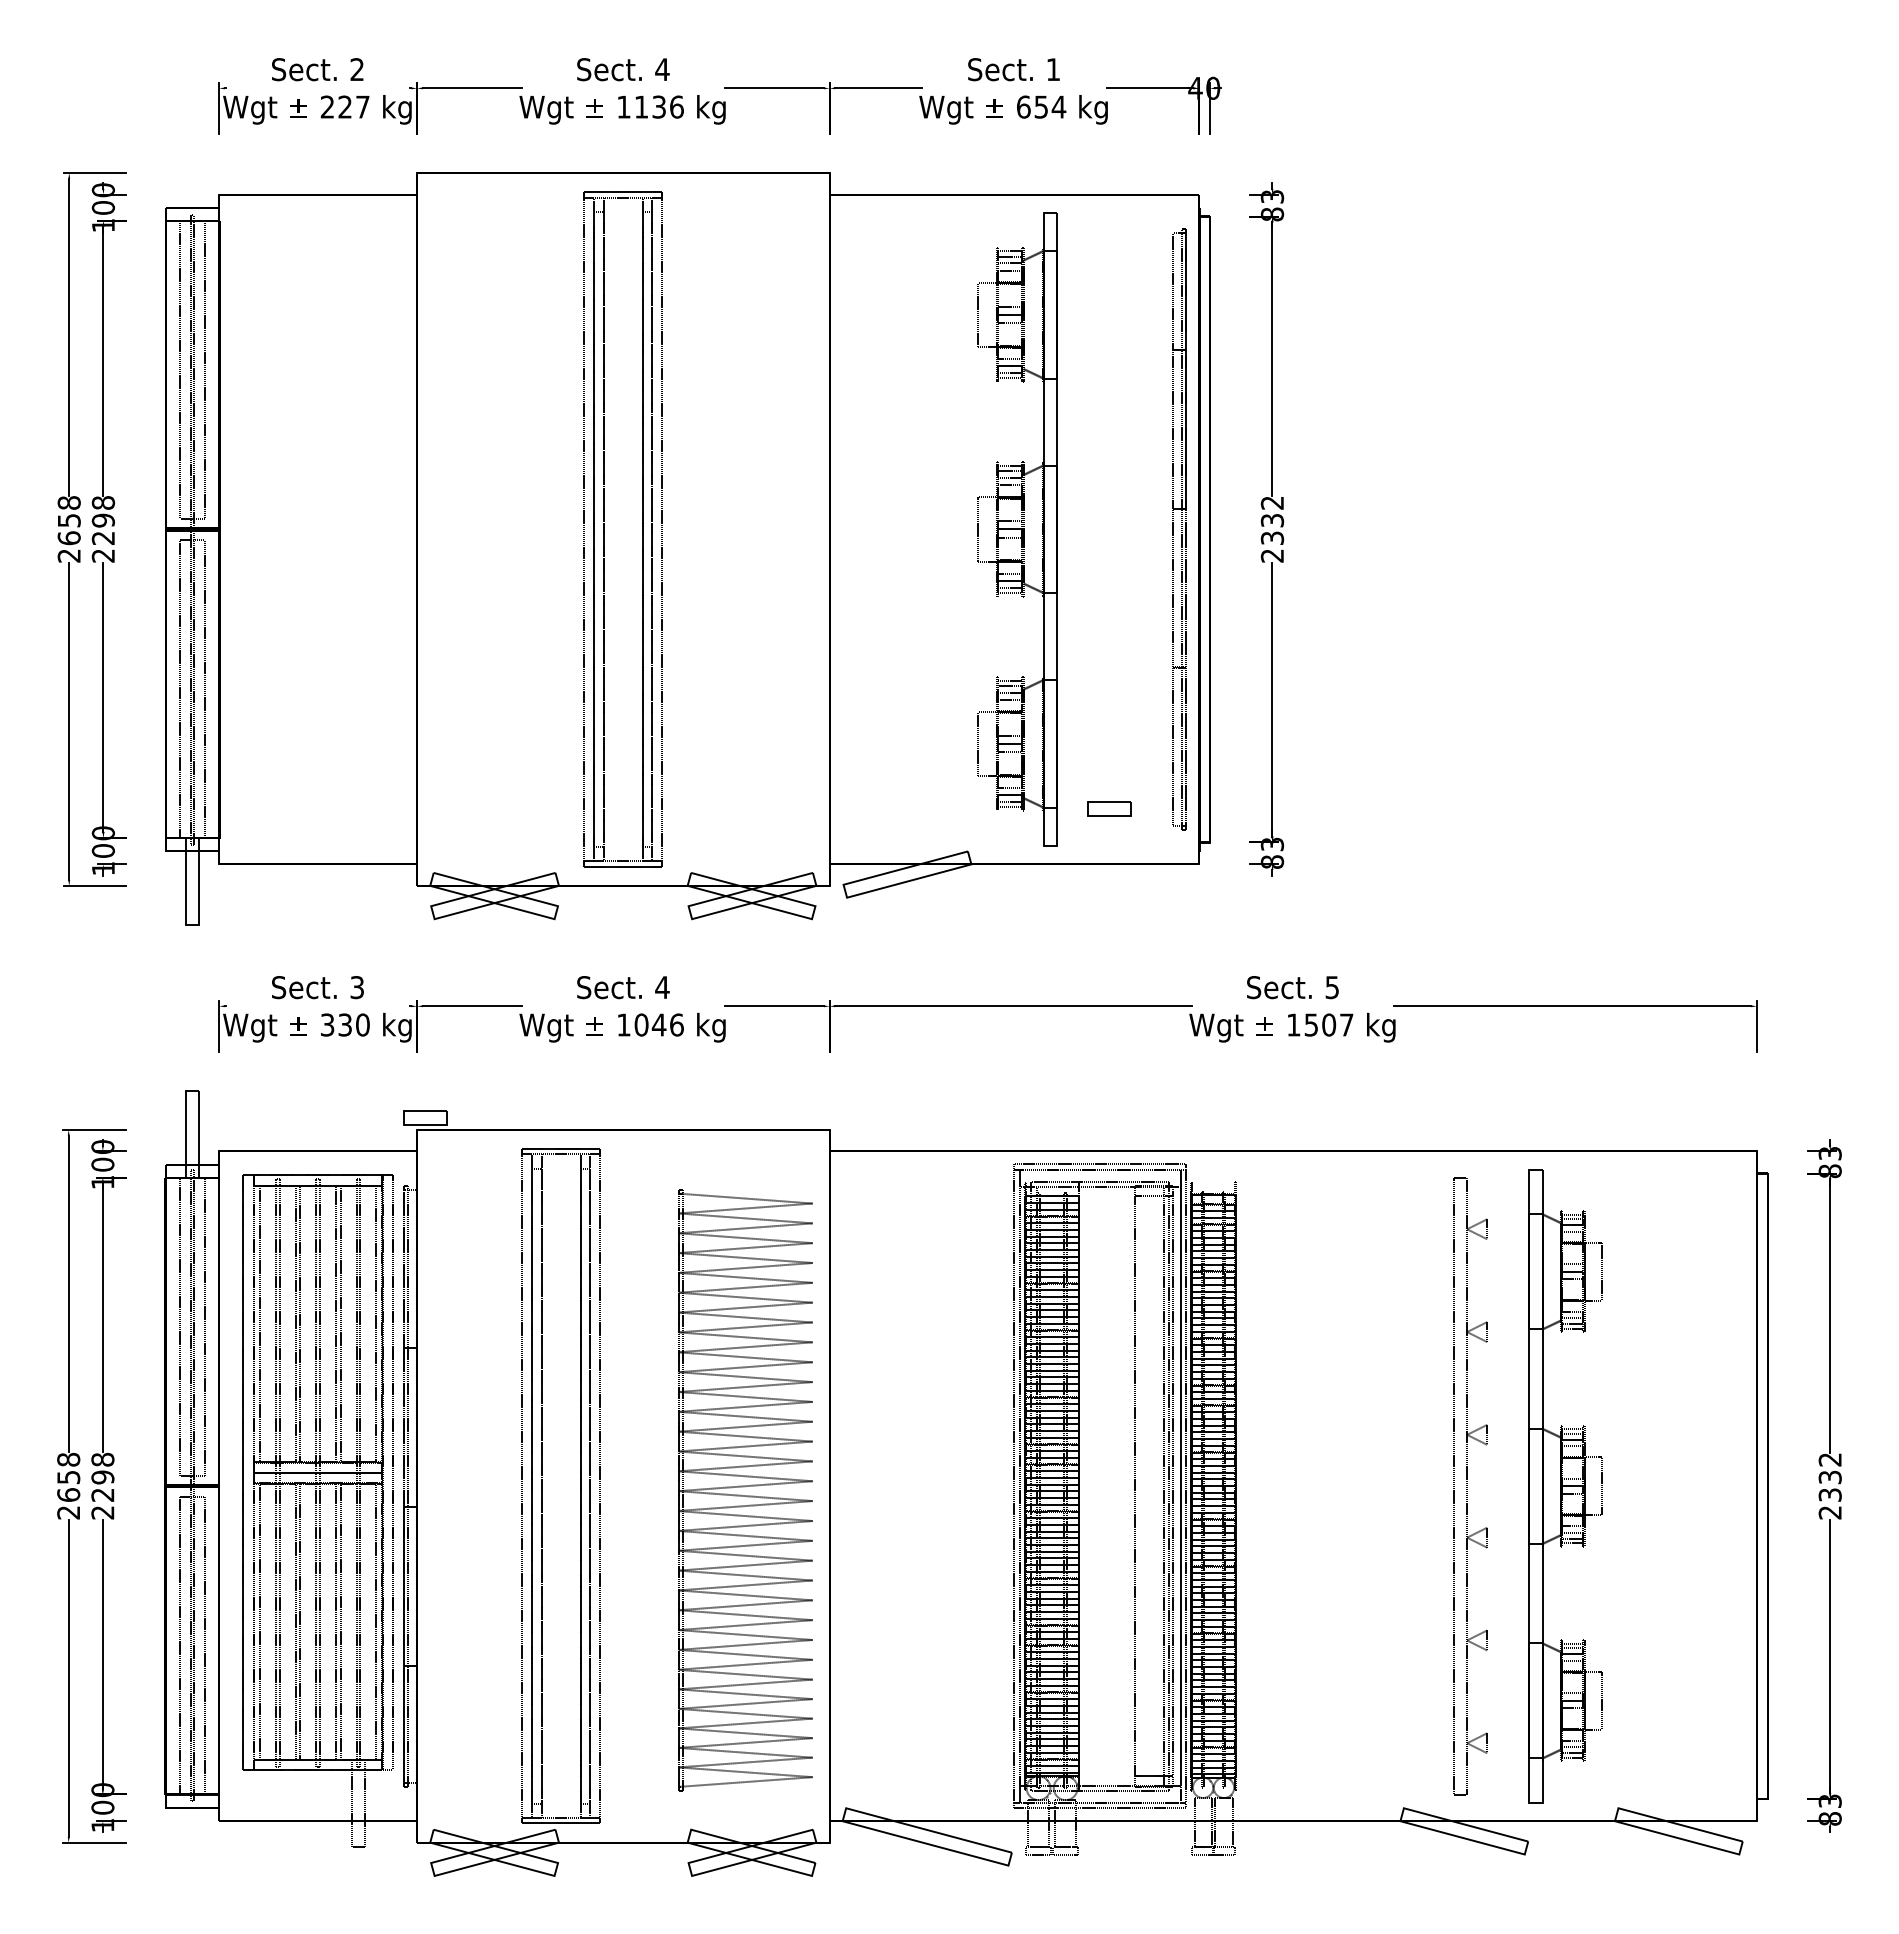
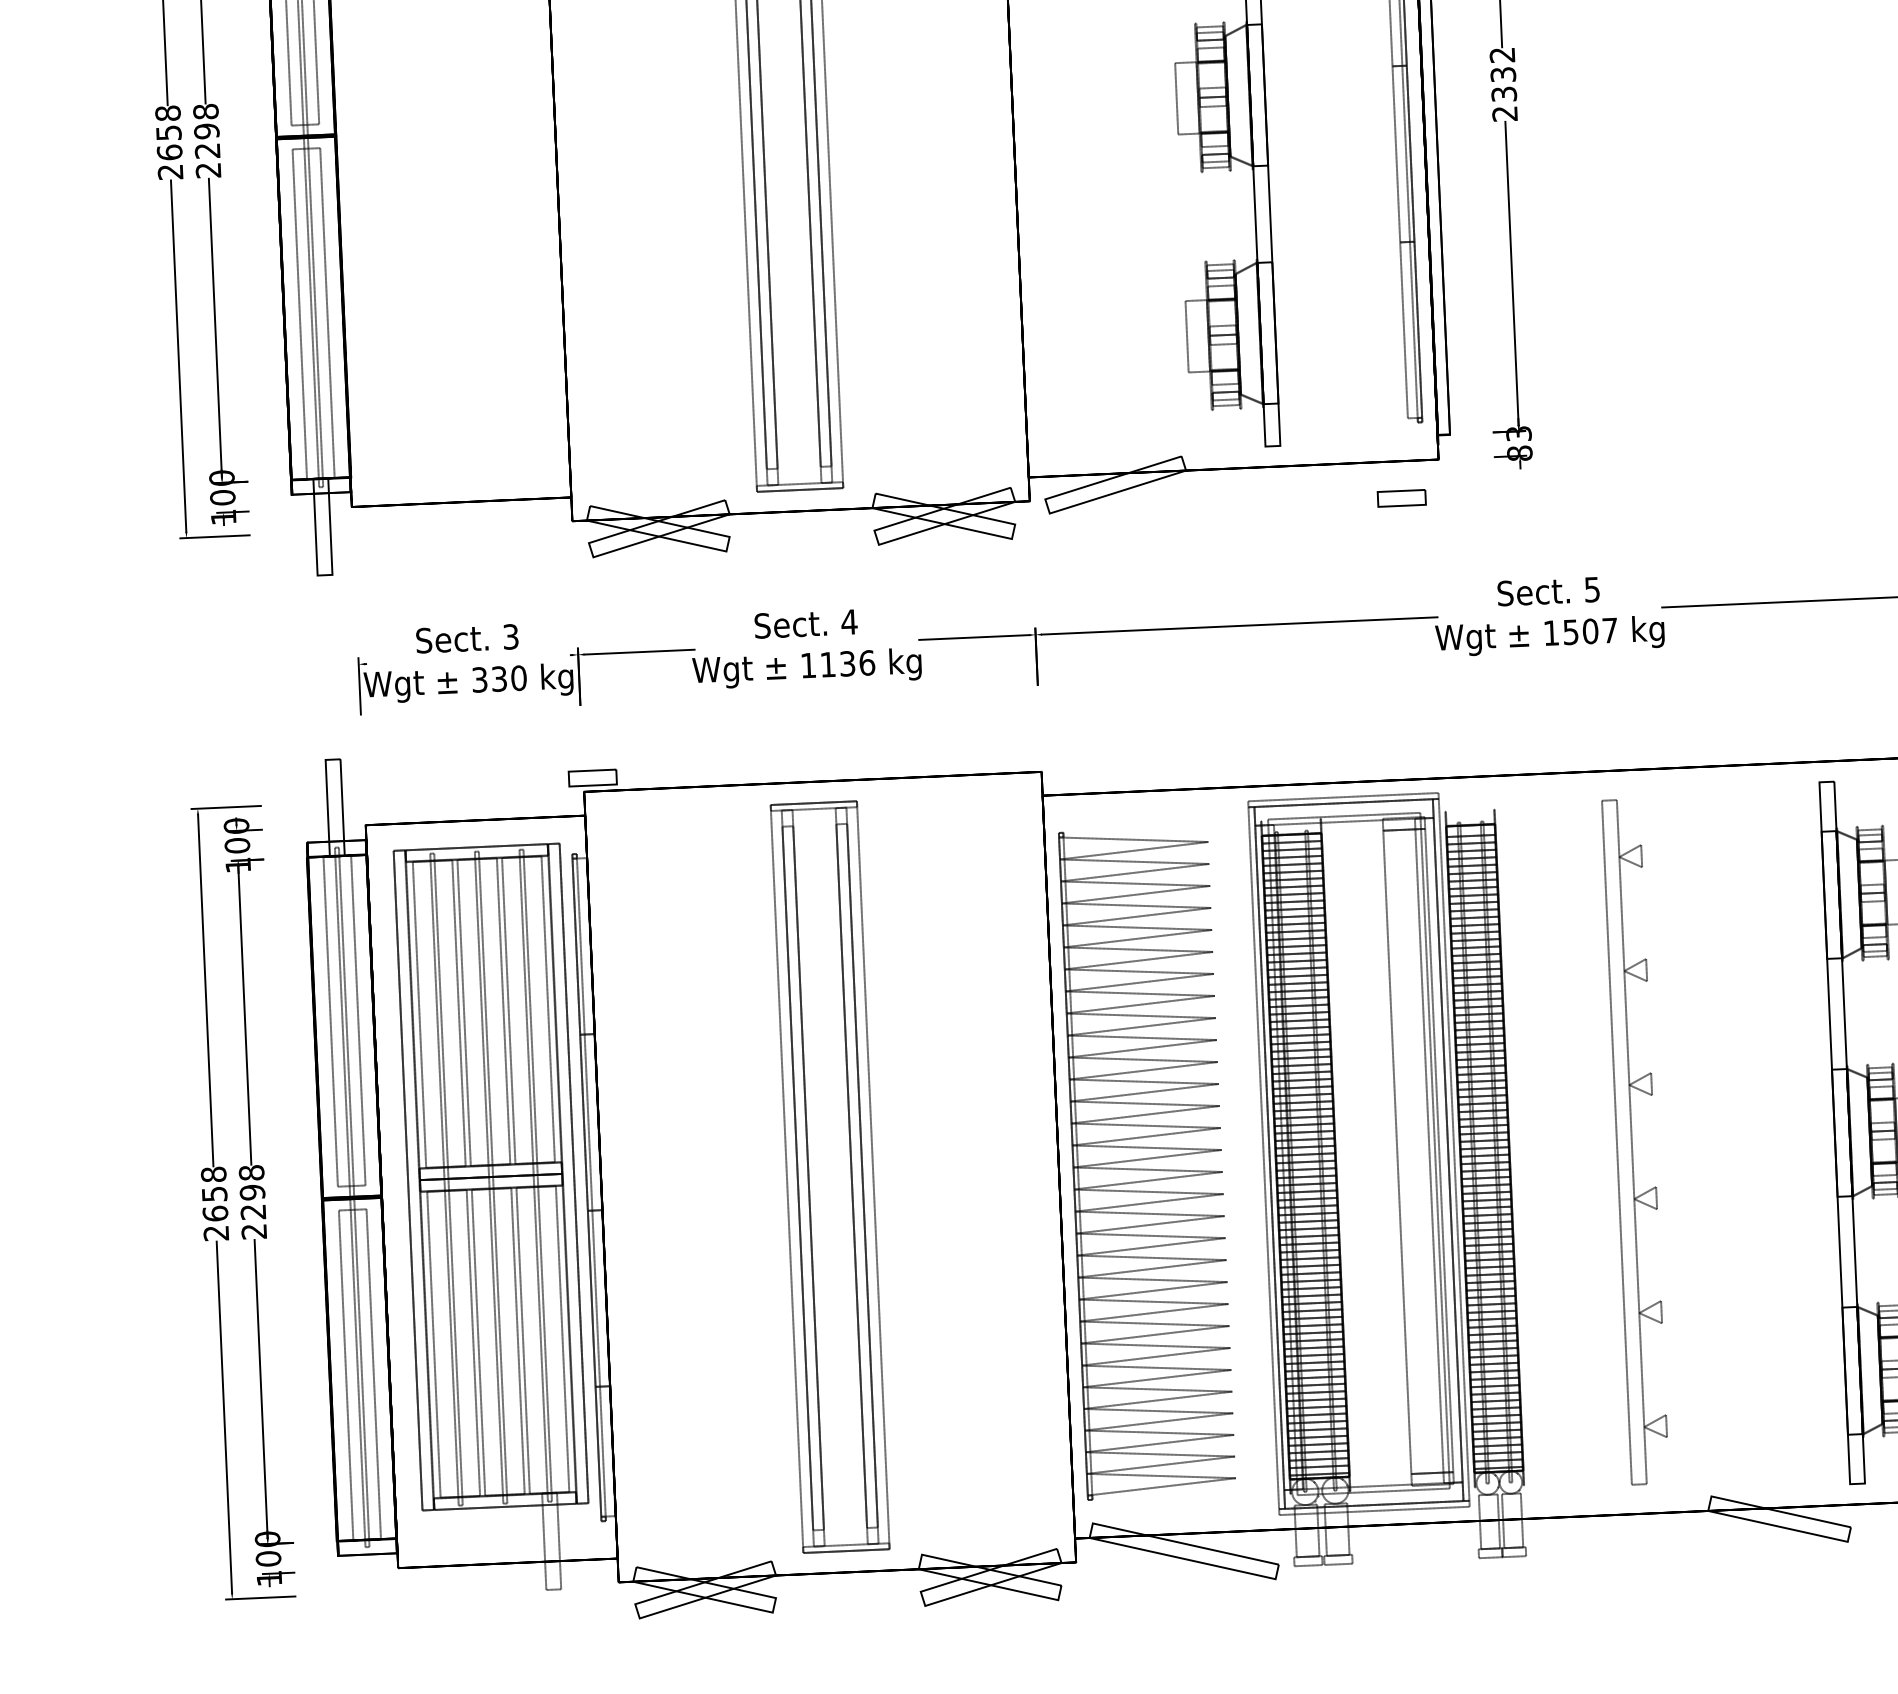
part: (1109, 808) -> (1401, 497), moved
text: (650, 1024) -> (837, 663), 1046 -> 1136
part: (542, 1485) -> (809, 1177), moved
part: (1470, 1486) -> (1635, 1142), moved
part: (745, 1490) -> (1147, 1163), moved

